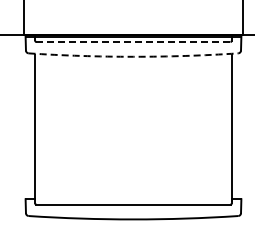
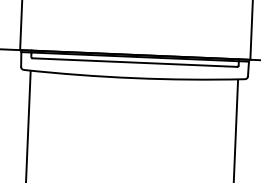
line: (133, 42) -> (134, 63), dashed -> solid
arc: (133, 56) -> (134, 77), dashed -> solid

